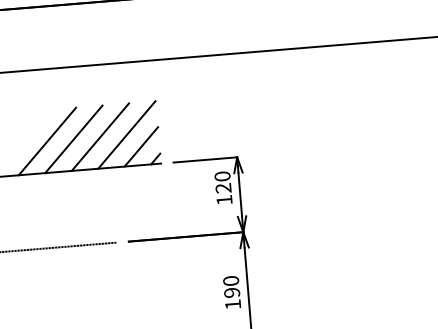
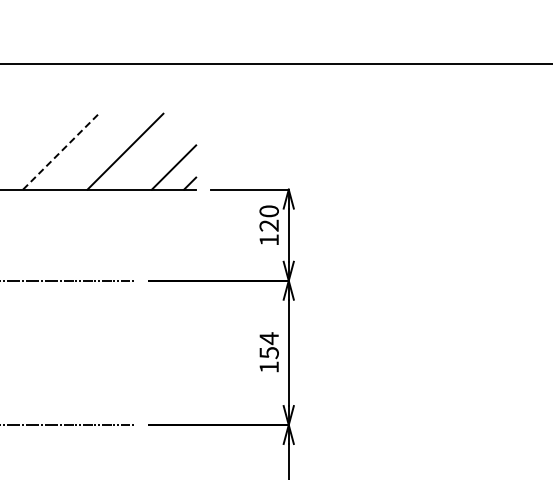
line: (126, 134) -> (157, 151), removed
line: (74, 139) -> (93, 151), removed
line: (47, 141) -> (61, 151), solid -> dashed
text: (231, 286) -> (268, 345), 190 -> 154

